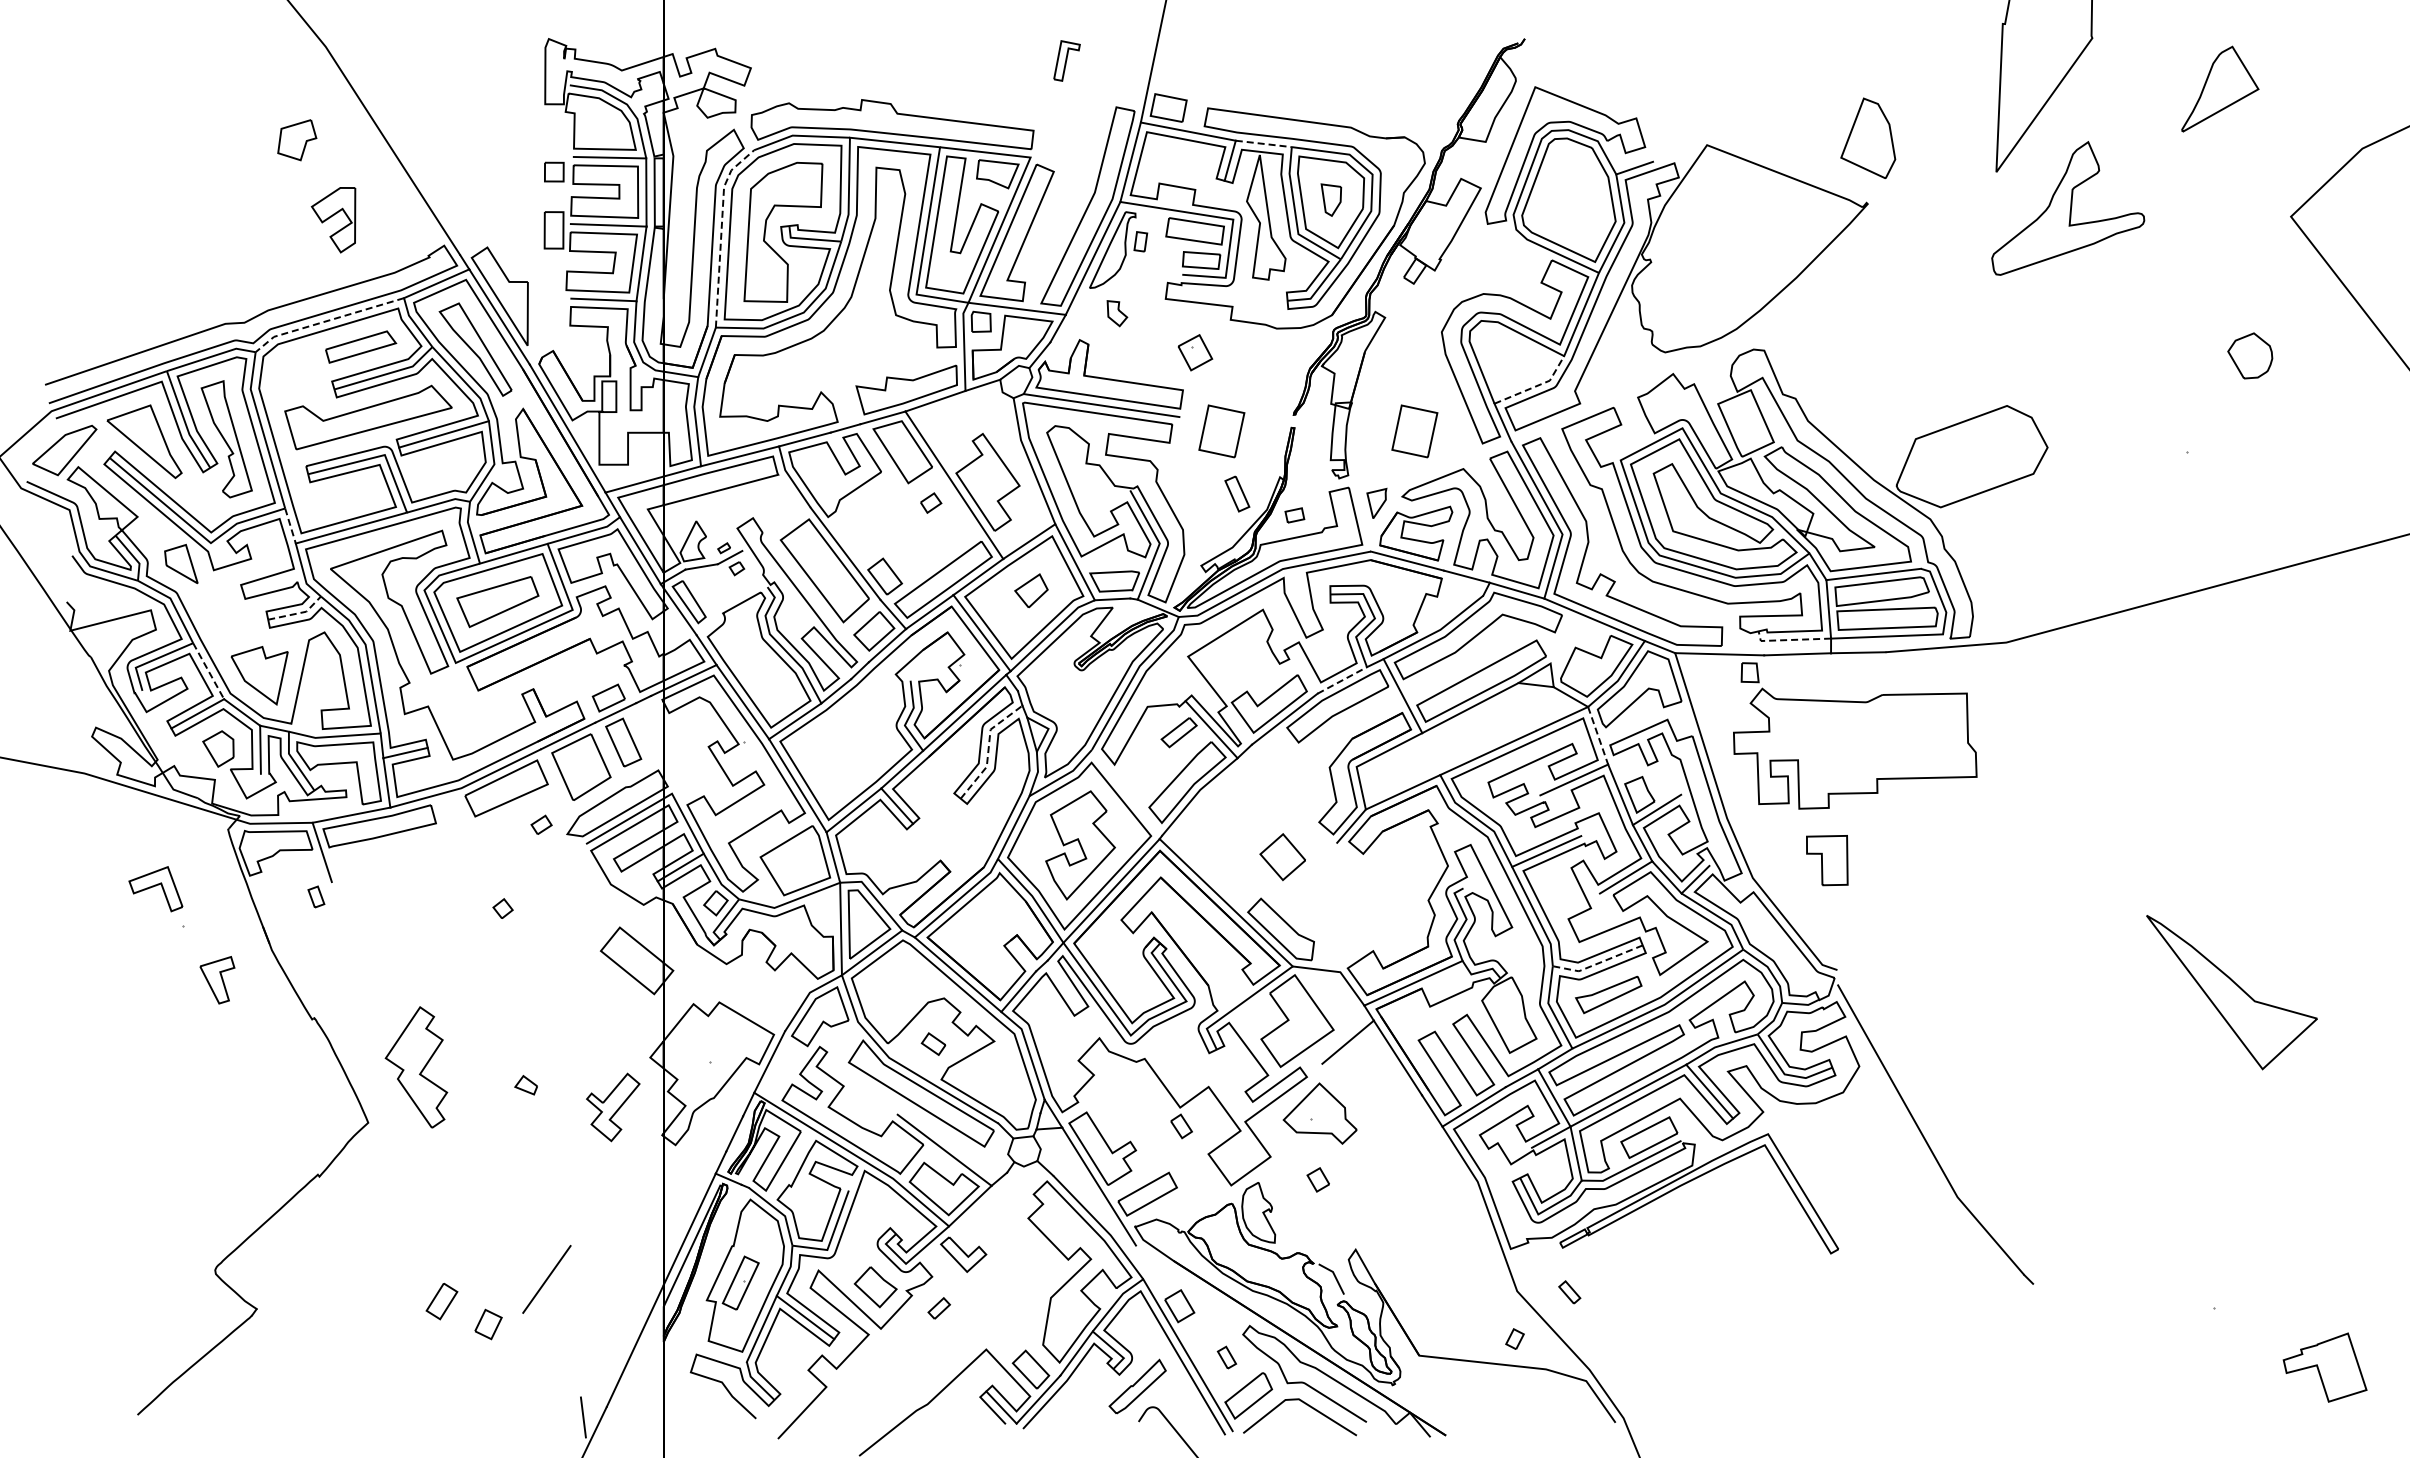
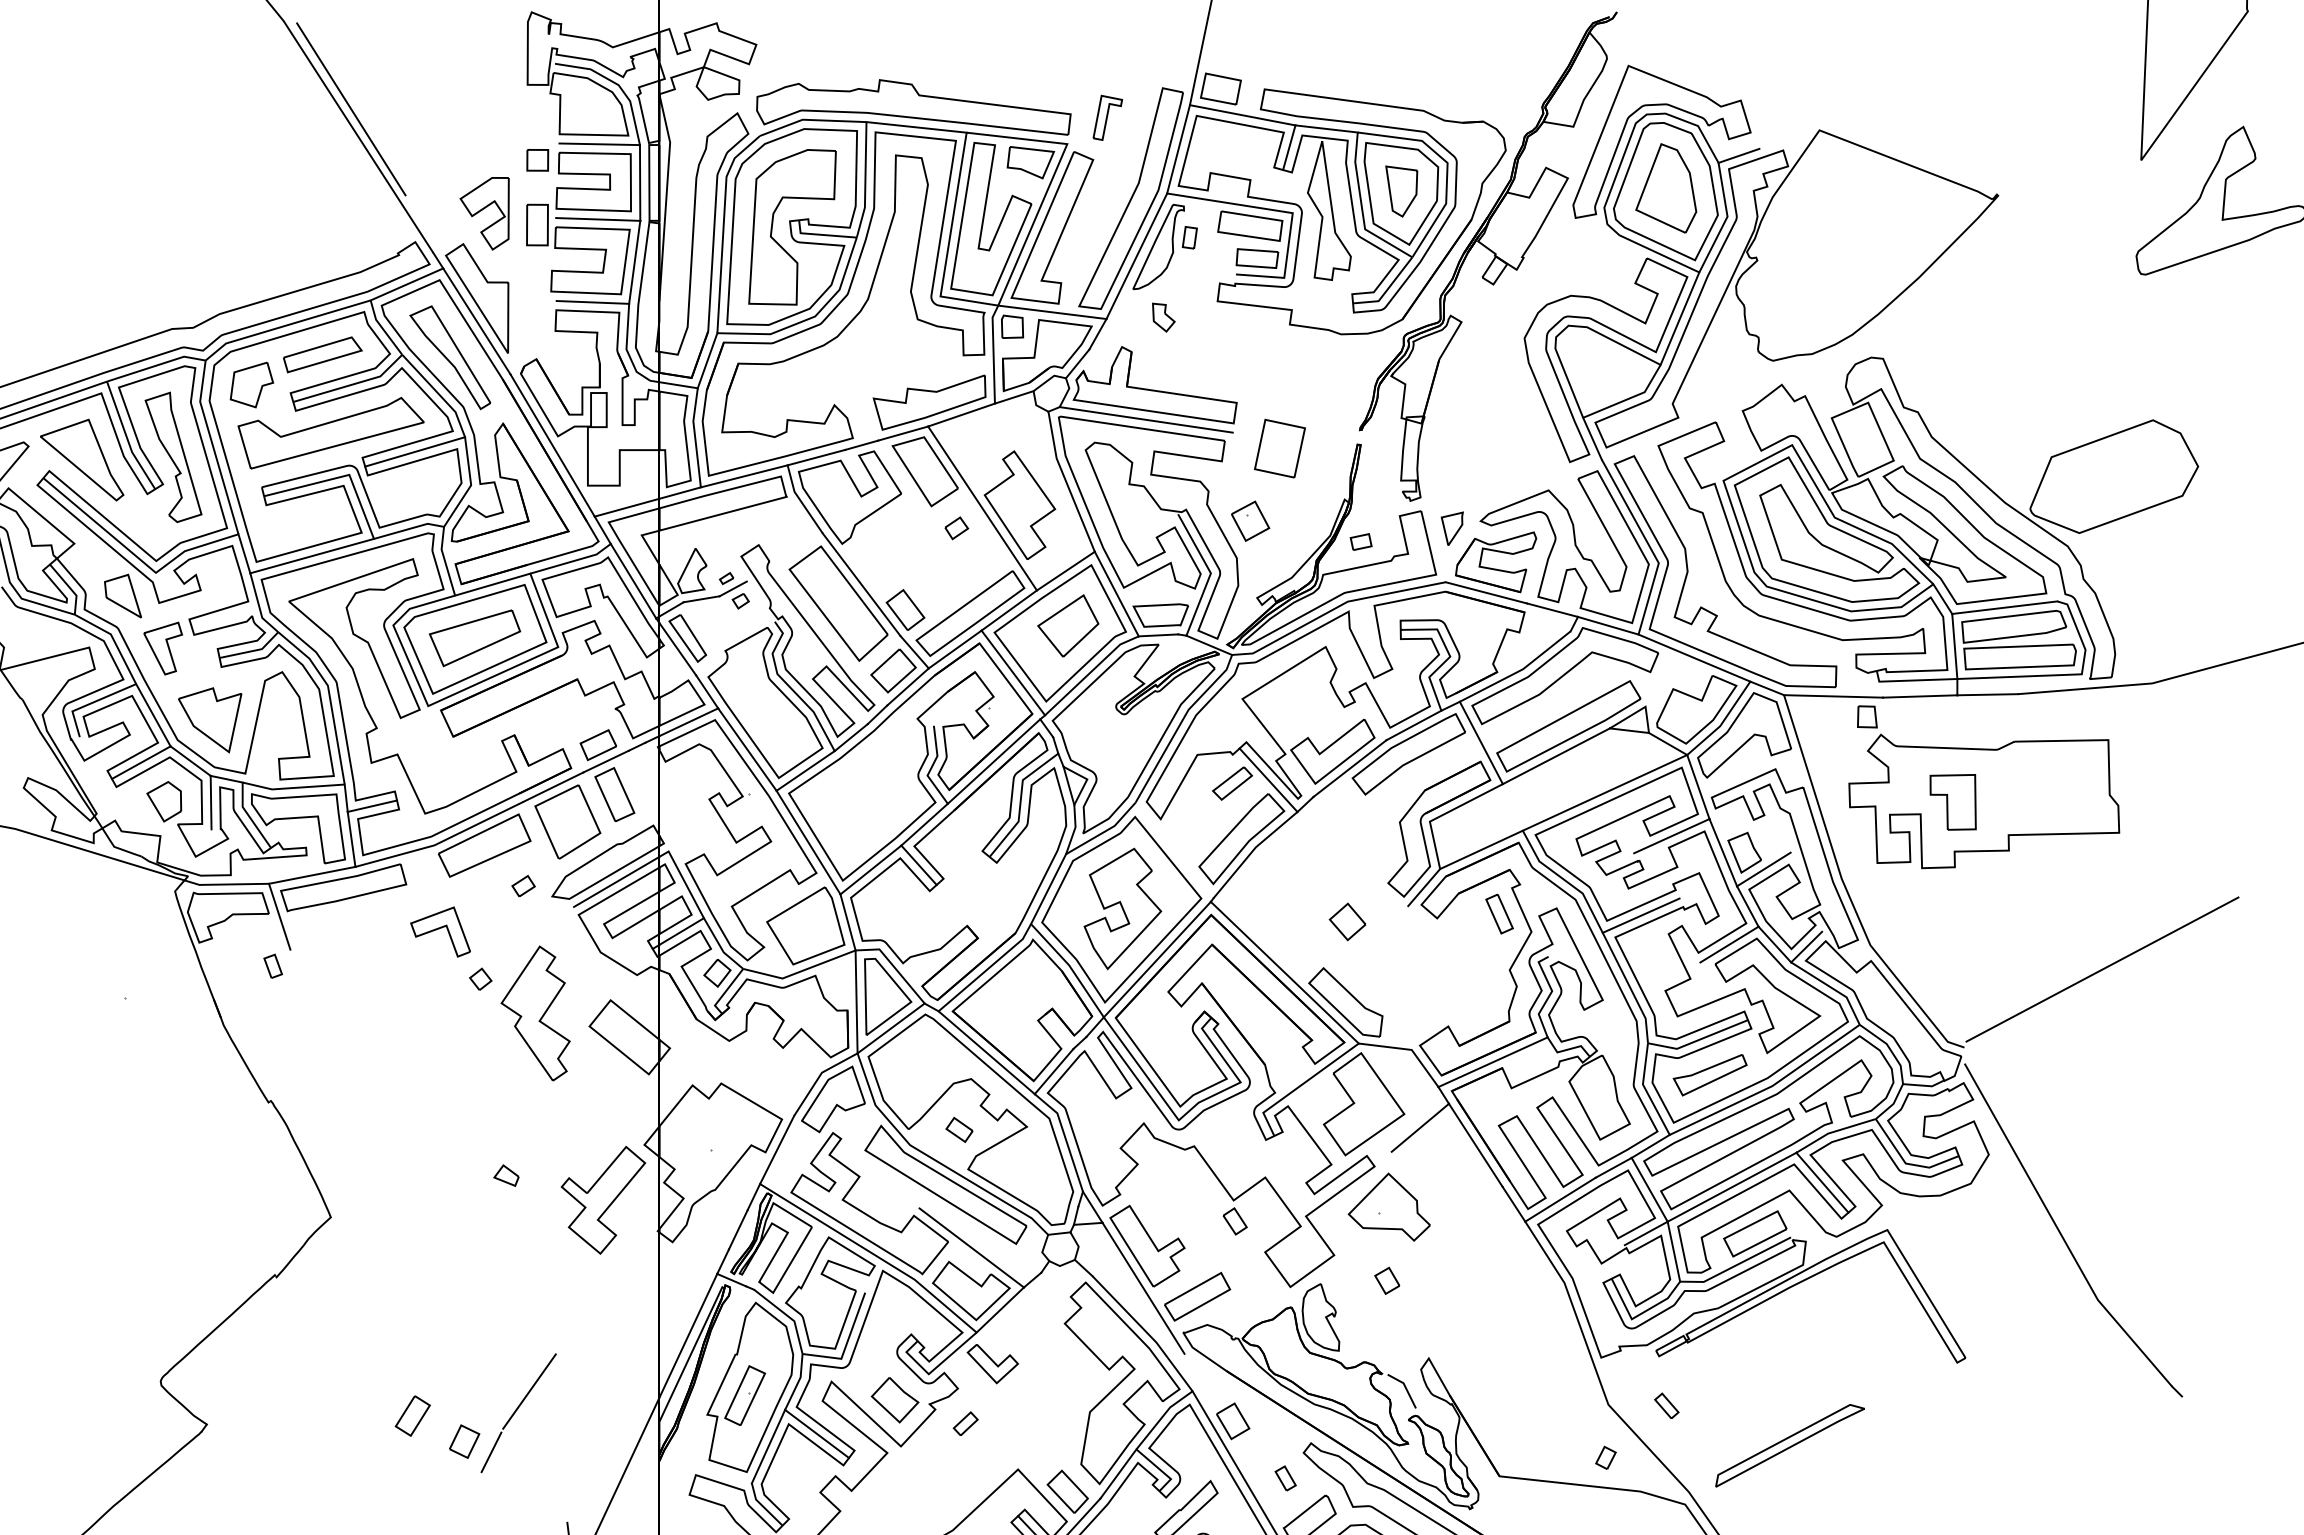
part: (1066, 60) -> (1107, 117), moved
line: (386, 125) -> (351, 108), added
part: (1868, 137) -> (1666, 187), moved
part: (297, 140) -> (252, 385), moved
line: (1264, 143) -> (1327, 128), dashed -> solid
part: (1331, 199) -> (1401, 190), size x1.43
part: (333, 220) -> (484, 214), moved
line: (721, 230) -> (723, 225), dashed -> solid
line: (326, 321) -> (284, 326), dashed -> solid
part: (1195, 352) -> (1250, 520), moved
line: (1536, 386) -> (1629, 398), dashed -> solid
part: (1414, 431) -> (1494, 448), removed
part: (1237, 493) -> (1499, 913), moved
line: (290, 526) -> (244, 554), dashed -> solid
part: (1031, 590) -> (1068, 625), size x1.67
line: (298, 613) -> (253, 651), dashed -> solid
line: (1790, 640) -> (1912, 681), dashed -> solid
line: (208, 671) -> (153, 715), dashed -> solid
line: (1342, 680) -> (1414, 725), dashed -> solid
line: (1598, 736) -> (1698, 787), dashed -> solid
line: (988, 749) -> (1020, 802), dashed -> solid
part: (1282, 856) -> (1347, 921), size x0.71
part: (1827, 860) -> (1953, 802), moved
part: (155, 889) -> (440, 932), moved
line: (1961, 899) -> (2102, 969), added
line: (1597, 963) -> (1697, 1040), dashed -> solid
part: (217, 980) -> (163, 648), moved
part: (416, 1067) -> (535, 1013), moved
part: (612, 1107) -> (602, 1200), size x1.43
part: (1680, 1327) -> (1789, 1444), added
line: (512, 1333) -> (491, 1451), added

